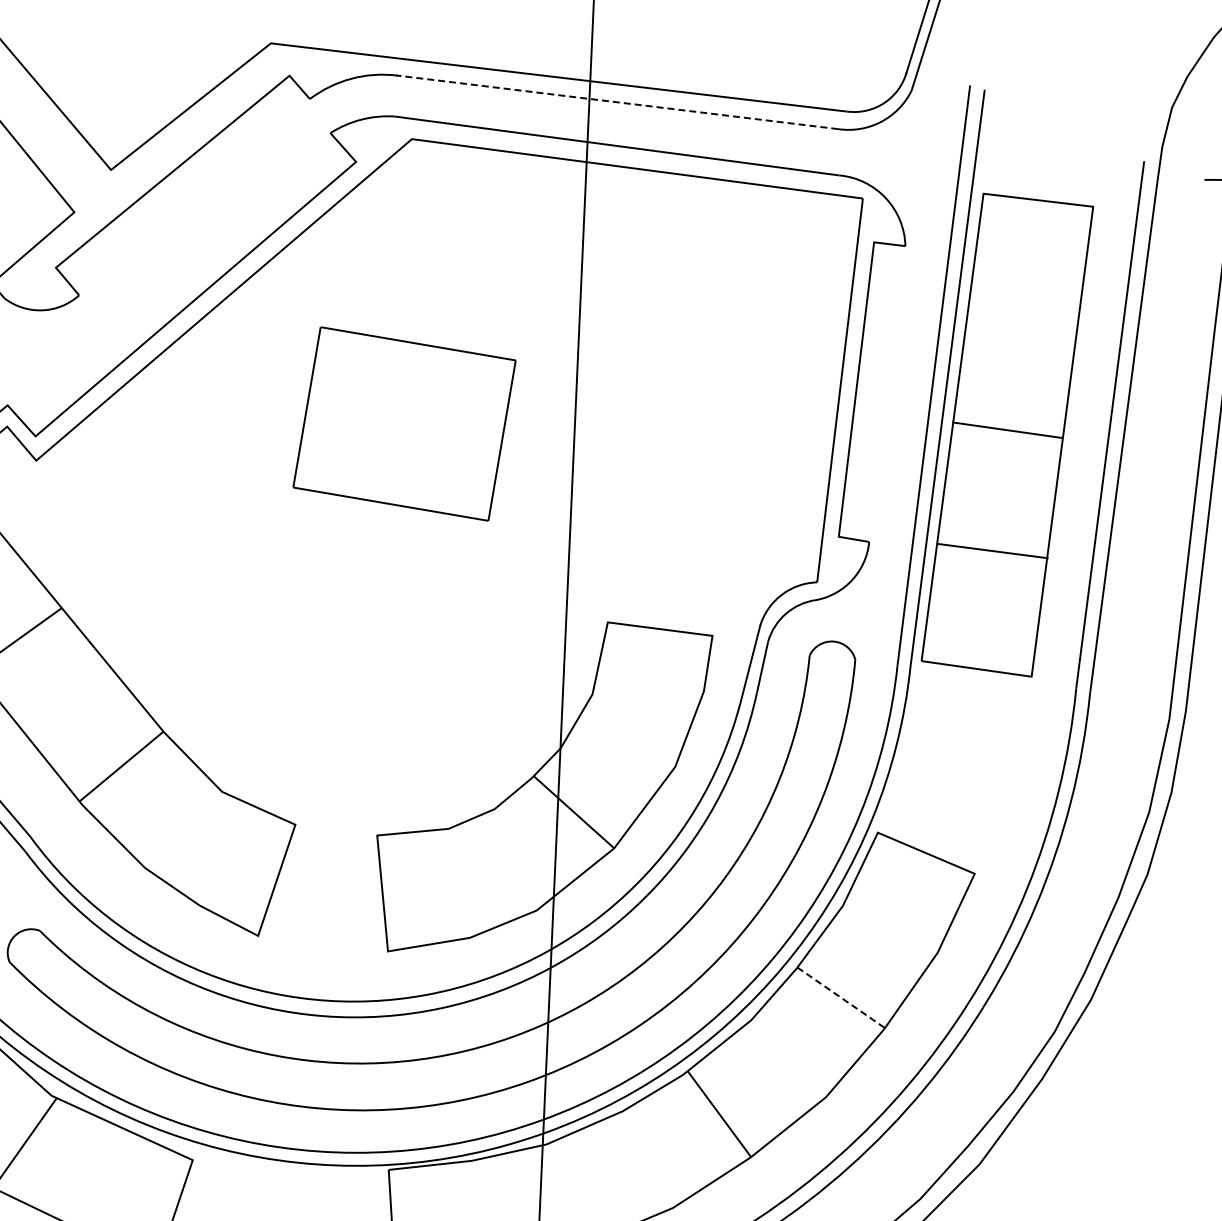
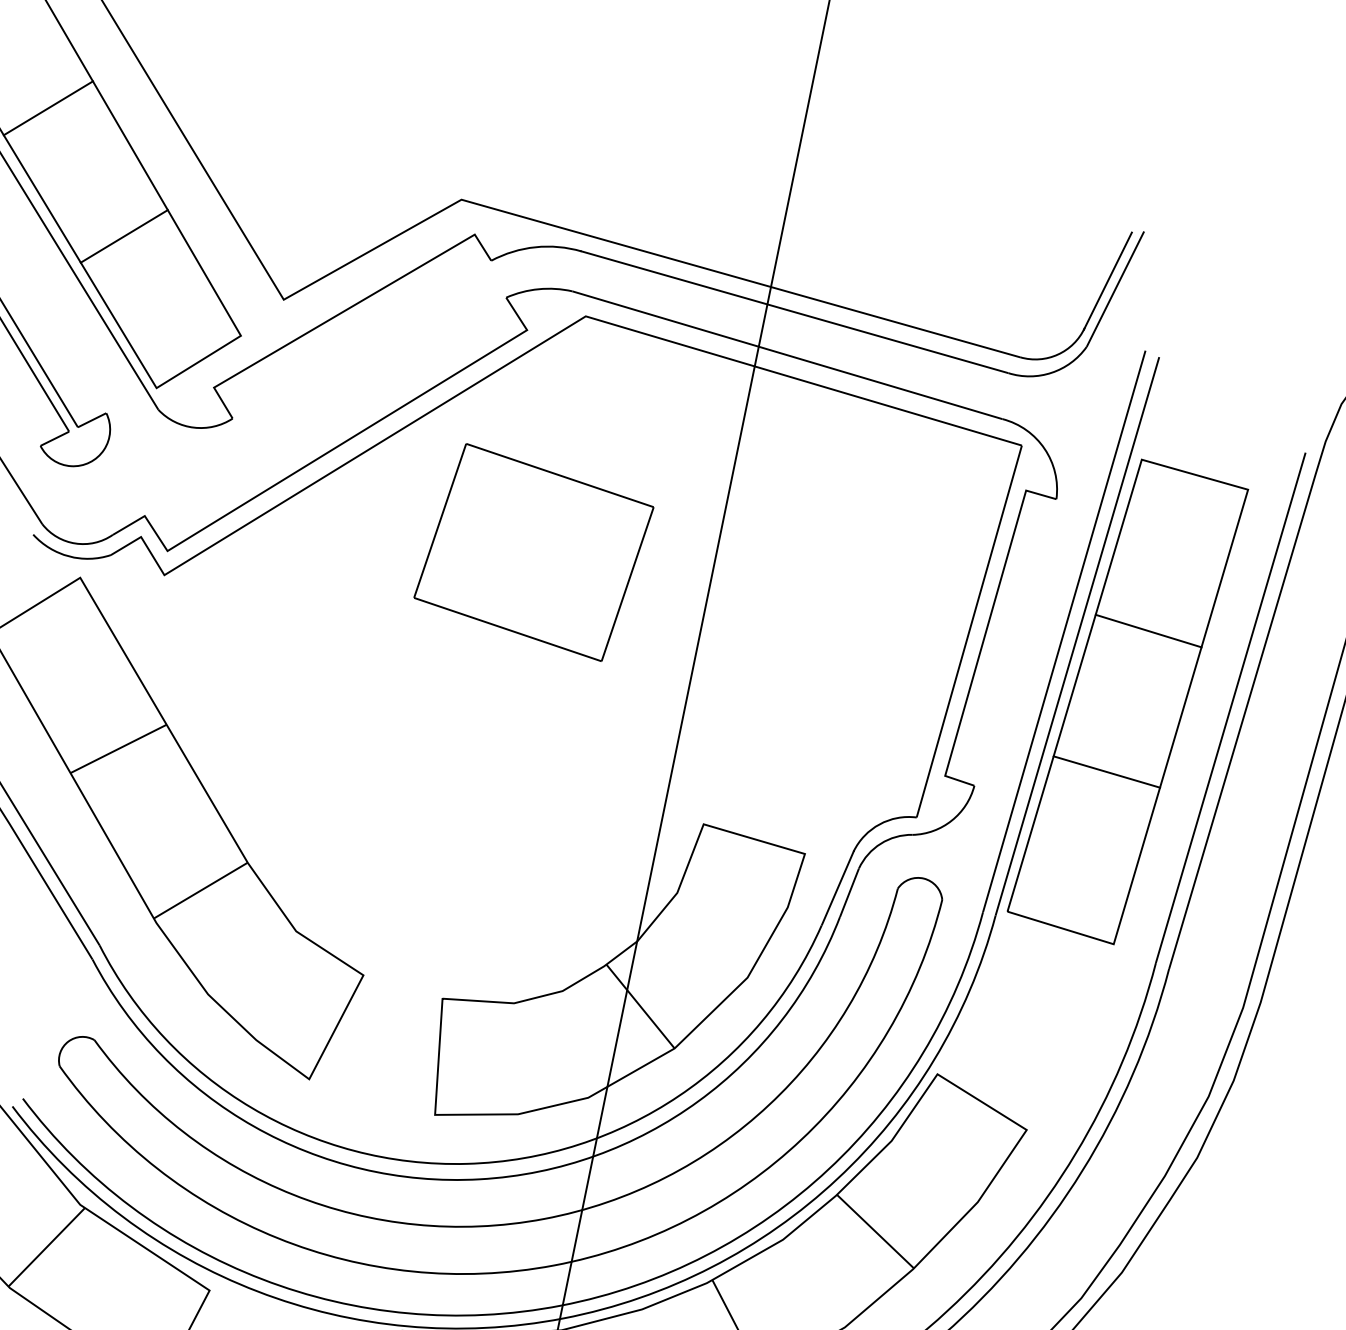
line: (617, 102) -> (794, 312), dashed -> solid
part: (404, 424) -> (533, 552), moved
line: (1007, 429) -> (1148, 630), moved
line: (992, 550) -> (1106, 771), moved
line: (841, 997) -> (875, 1231), dashed -> solid

